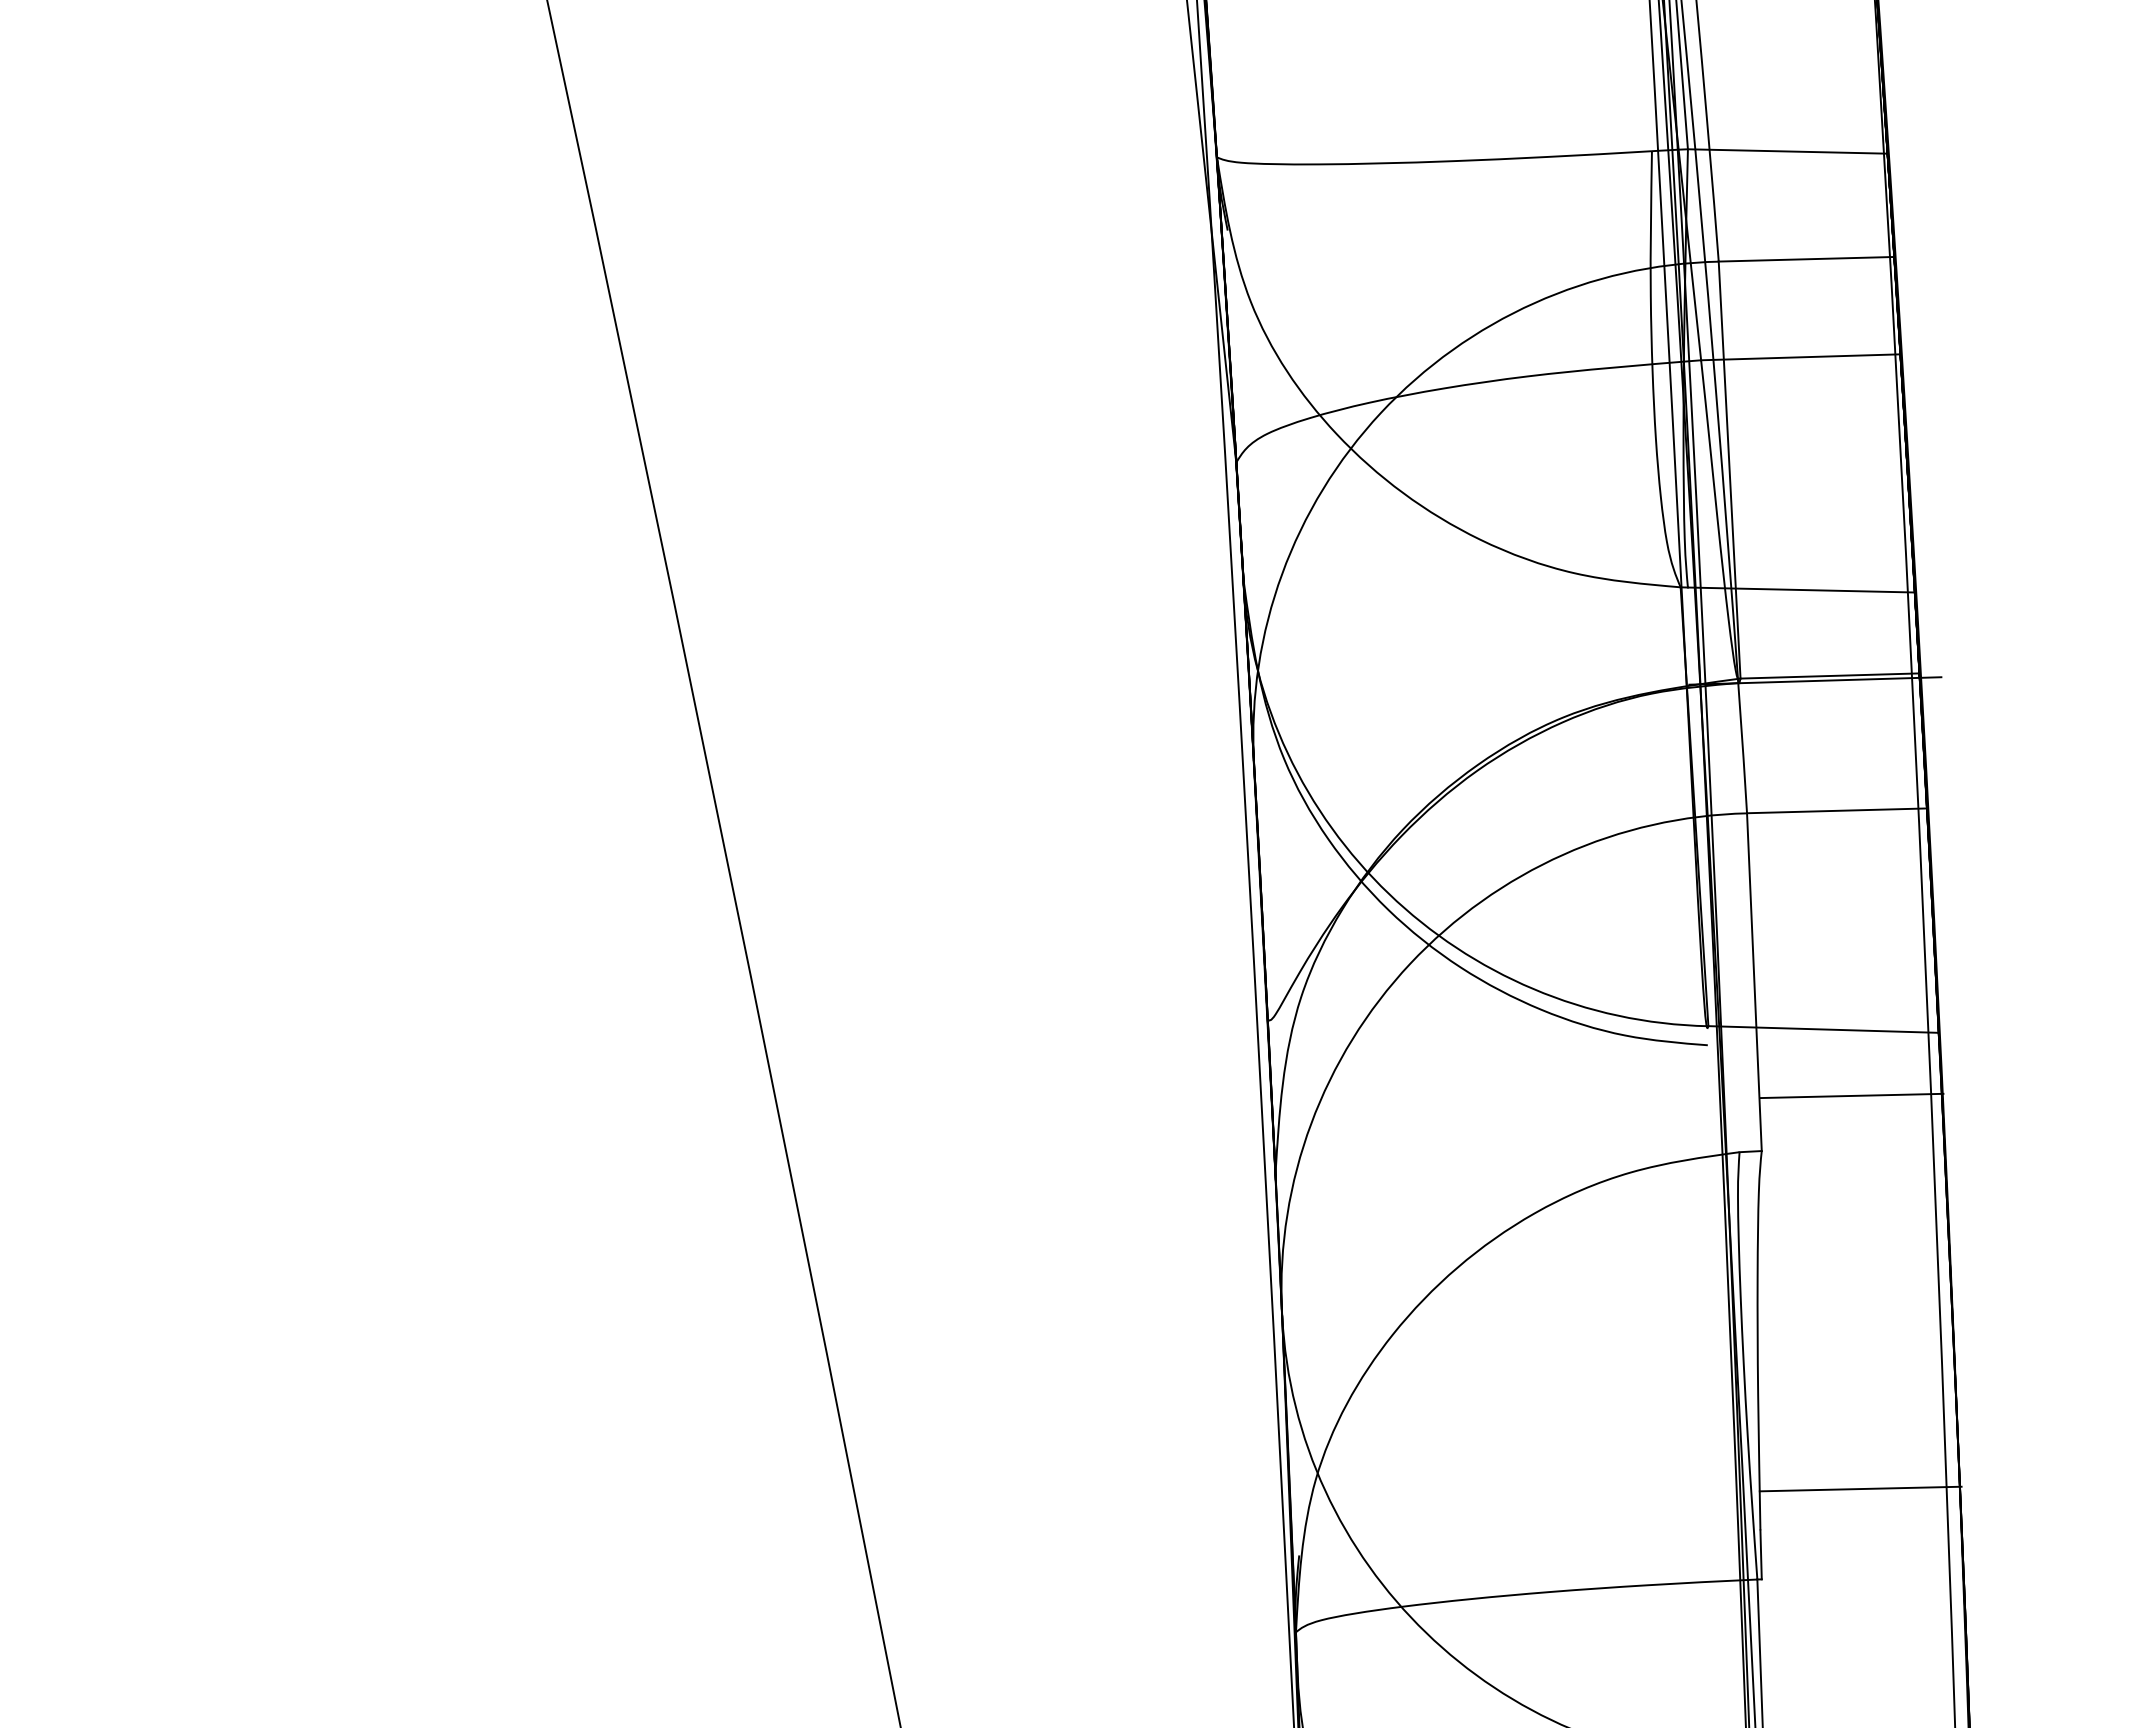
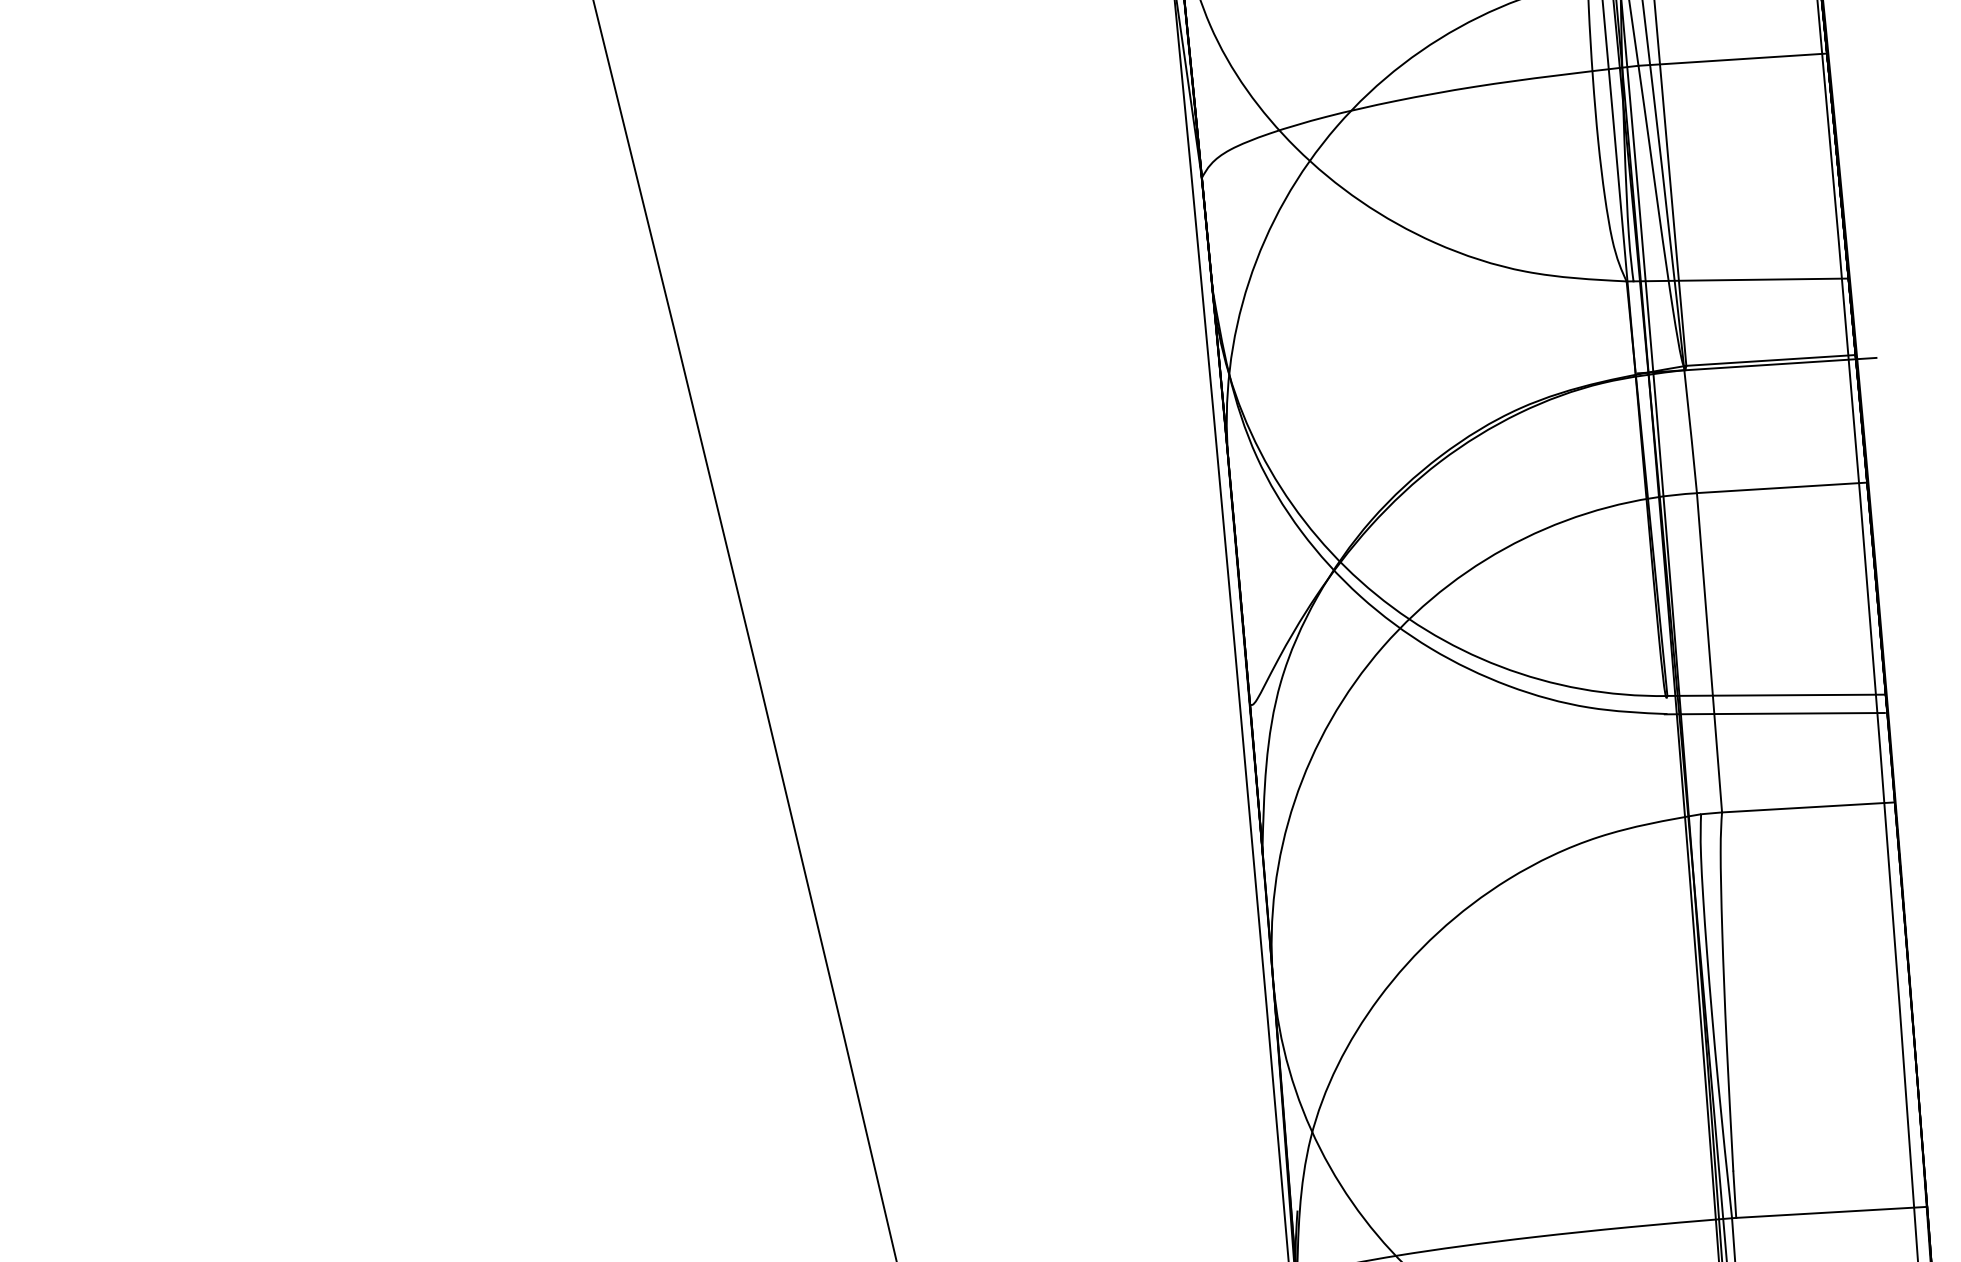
line: (1820, 1048) -> (1774, 713), added
line: (1851, 1095) -> (1807, 807), moved
line: (1860, 1488) -> (1831, 1211), moved

